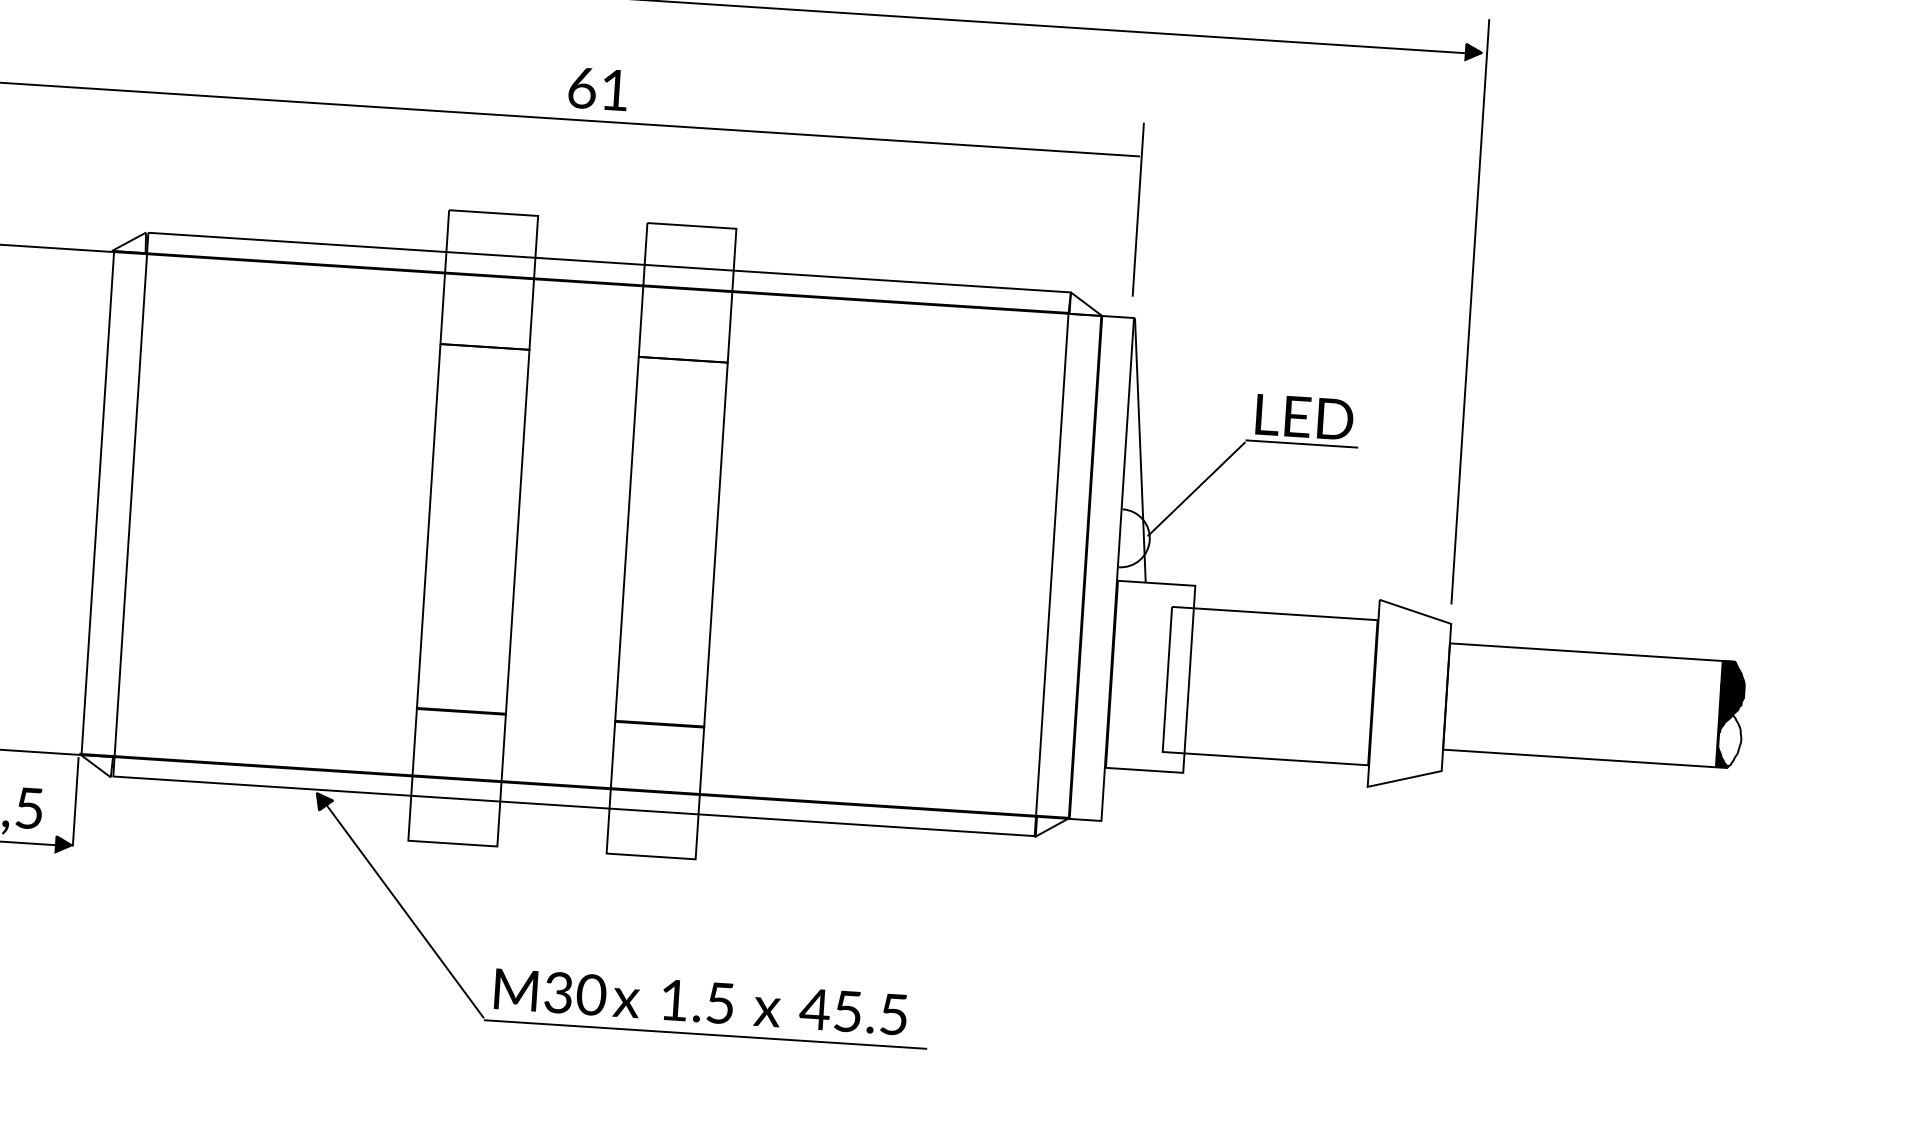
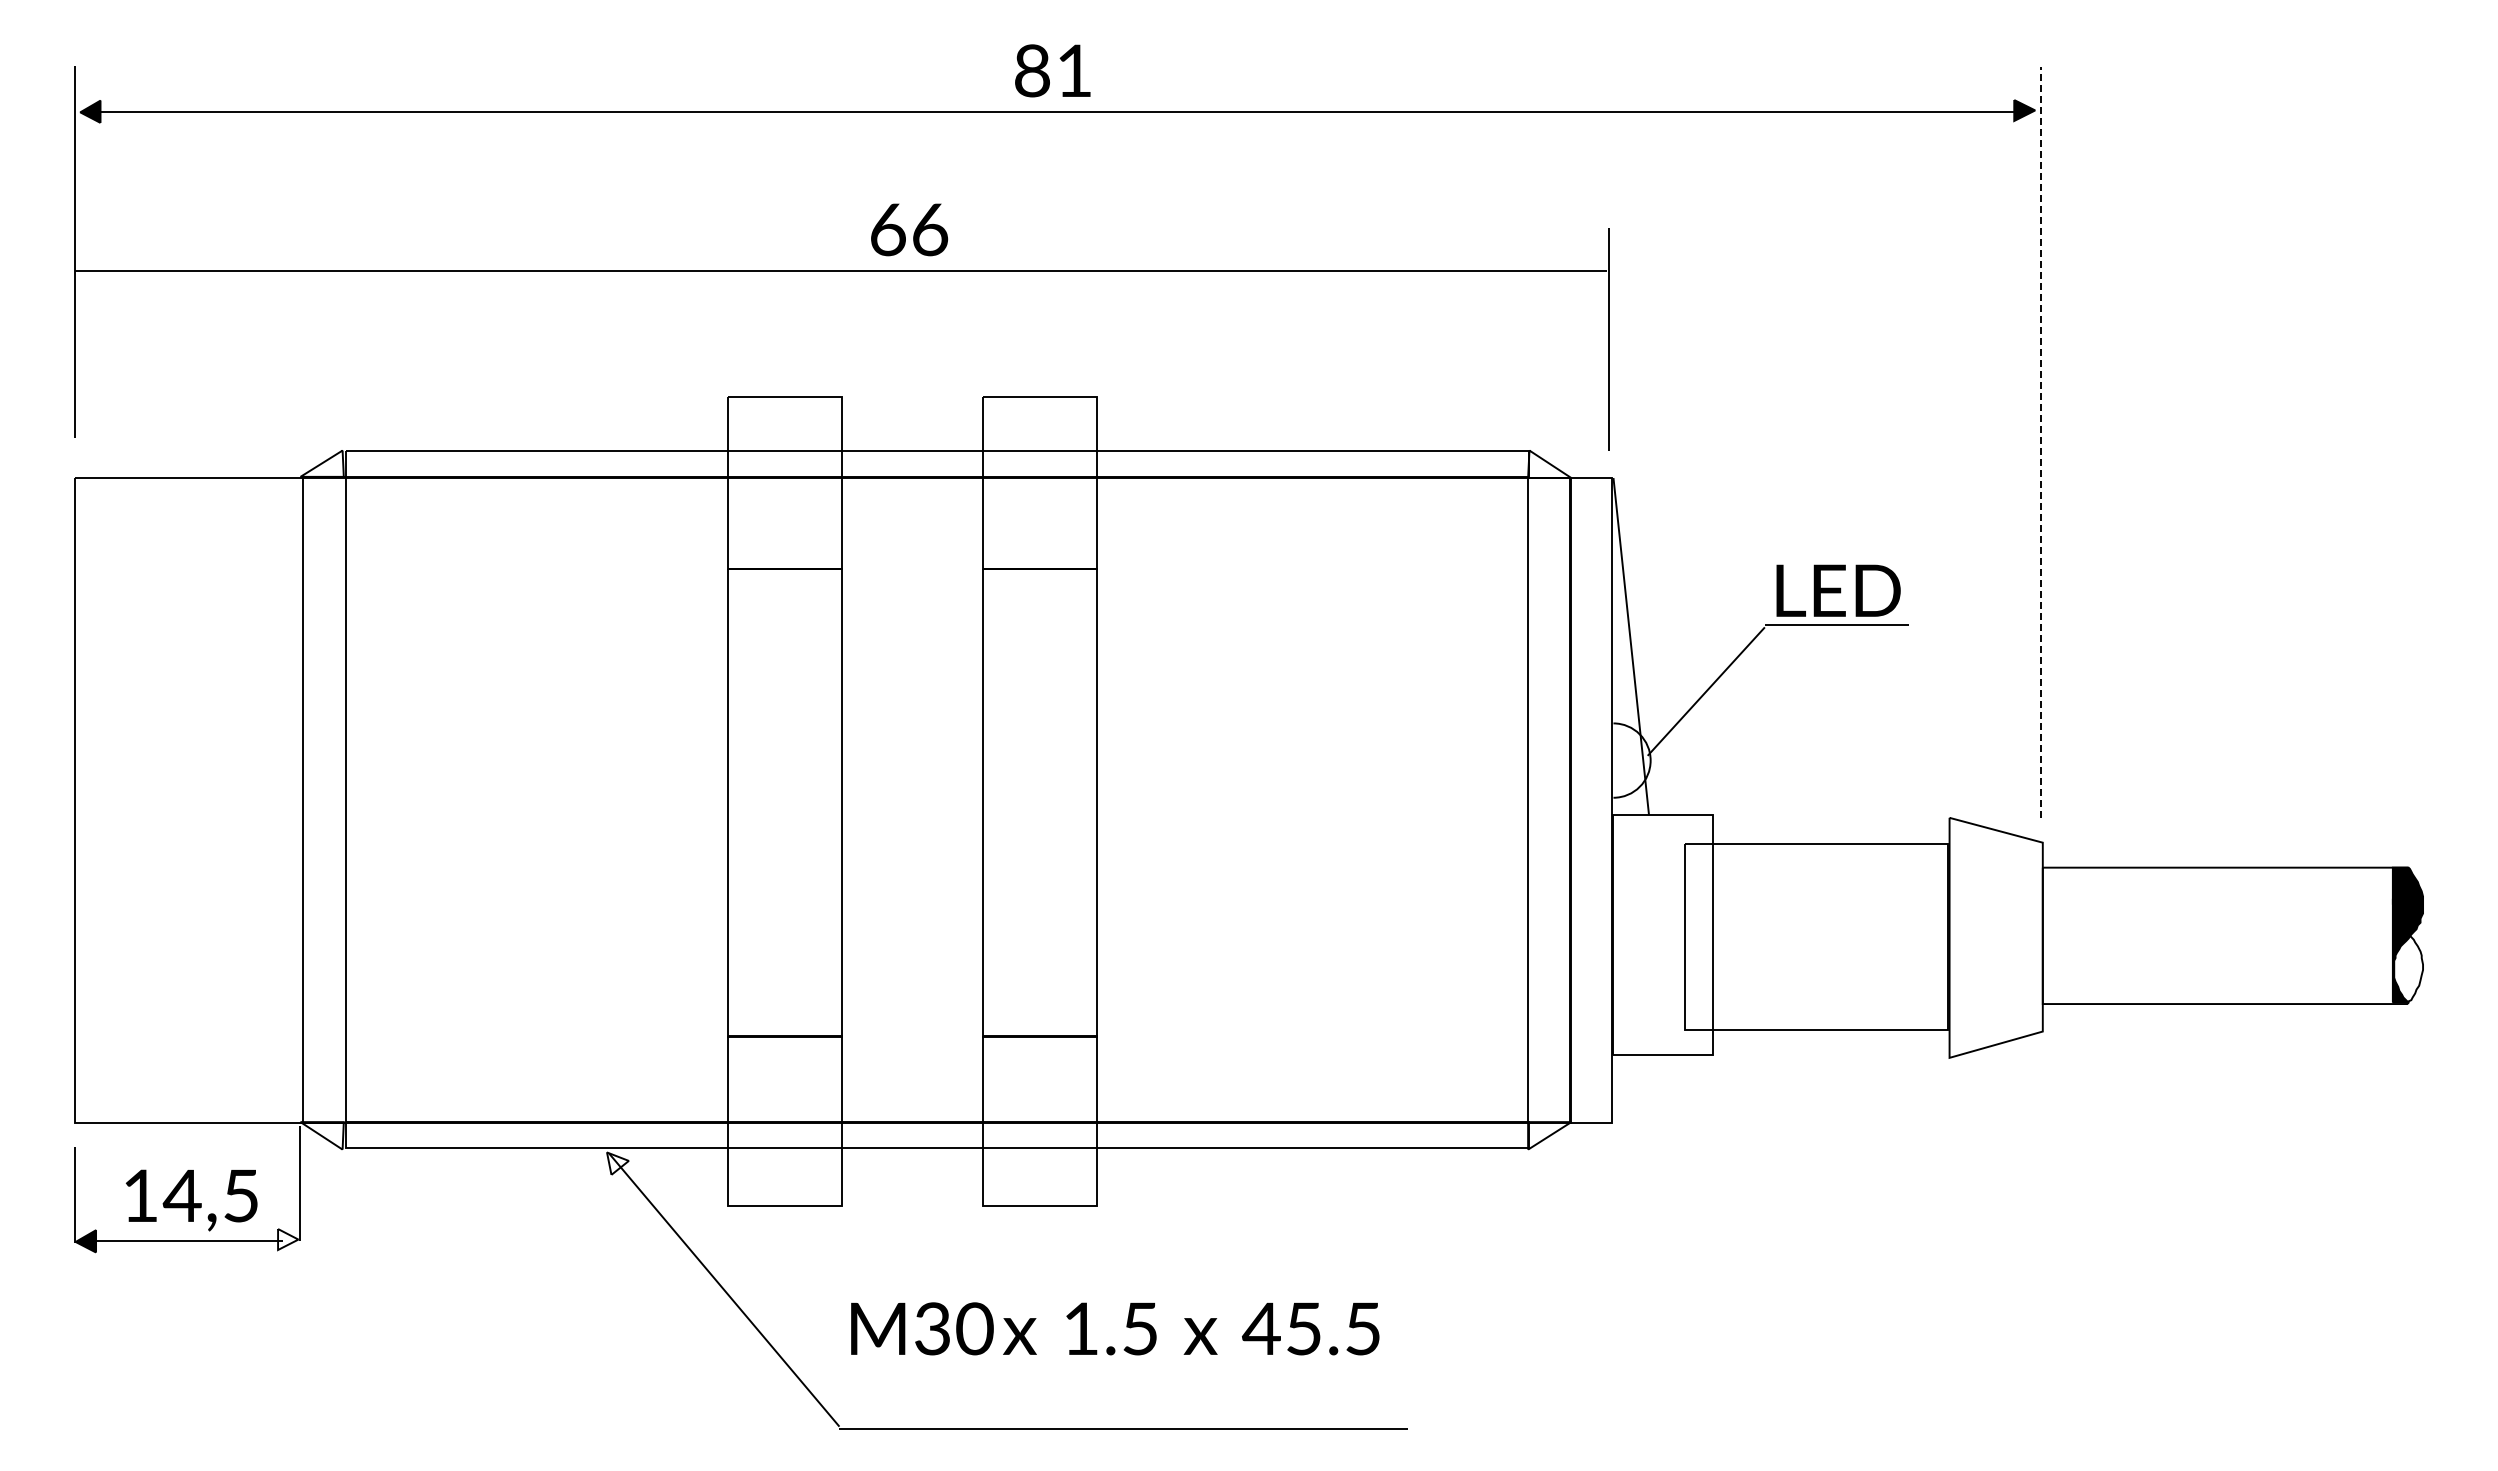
text: (615, 90) -> (930, 229), 61 -> 66
line: (1470, 311) -> (2041, 442), solid -> dashed
fill: (324, 802) -> (617, 1163), removed
fill: (64, 844) -> (288, 1239), removed
text: (701, 1001) -> (1115, 1328), moved

